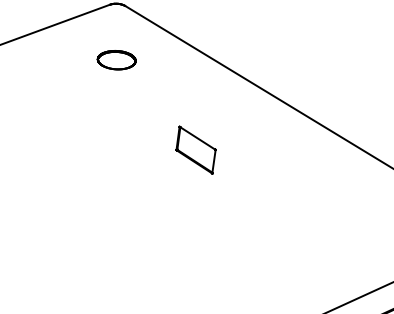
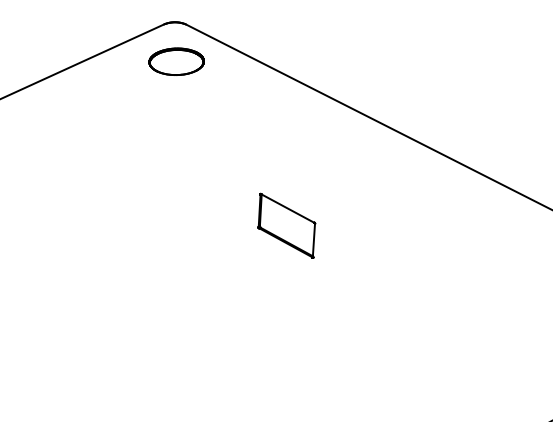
part: (116, 60) -> (176, 62), moved
part: (195, 149) -> (285, 224), moved

